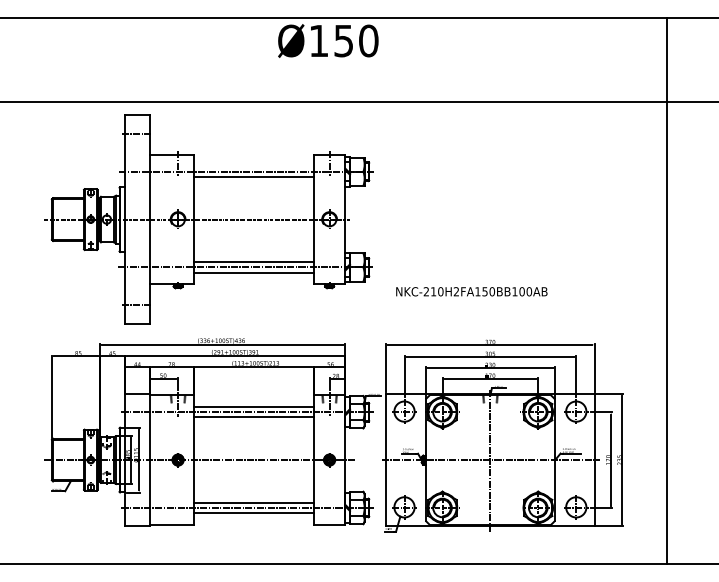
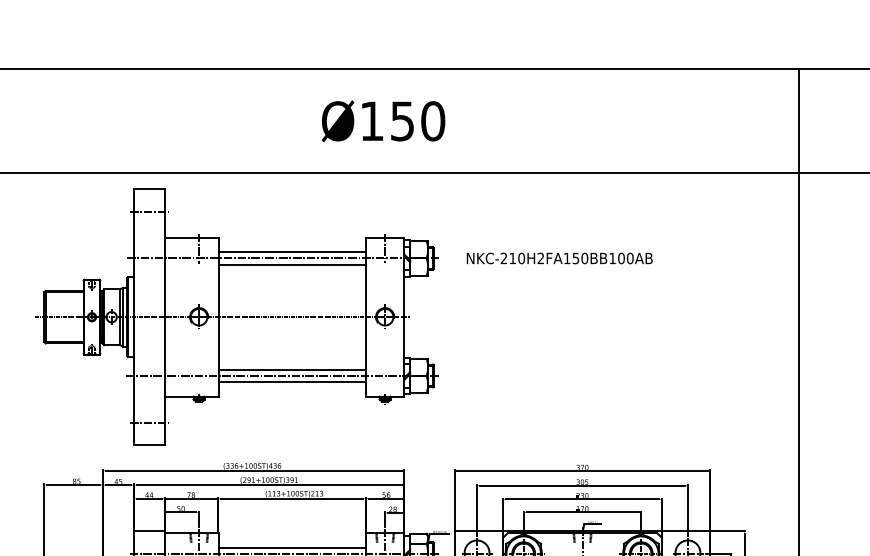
text: (328, 40) -> (383, 120), moved
line: (253, 166) -> (291, 252), added
text: (471, 291) -> (559, 258), moved

